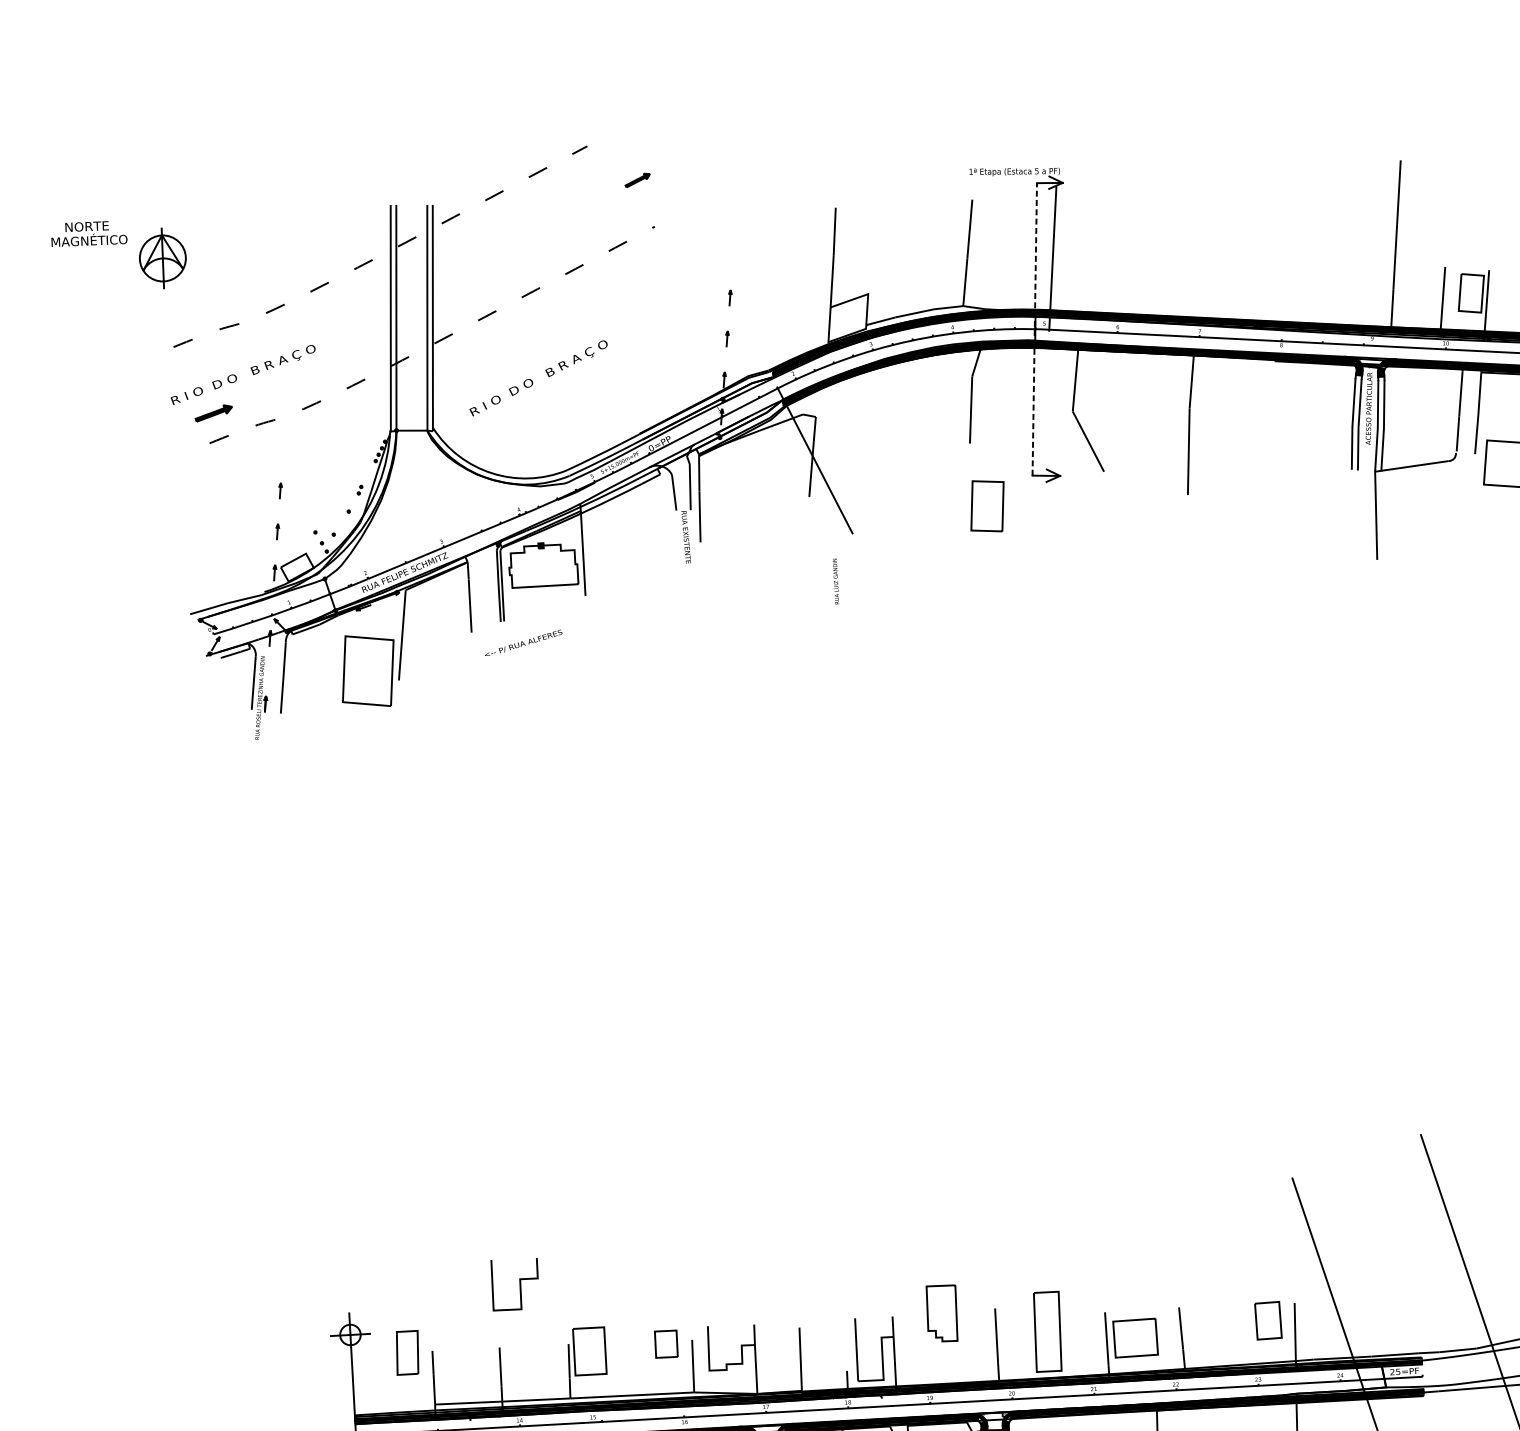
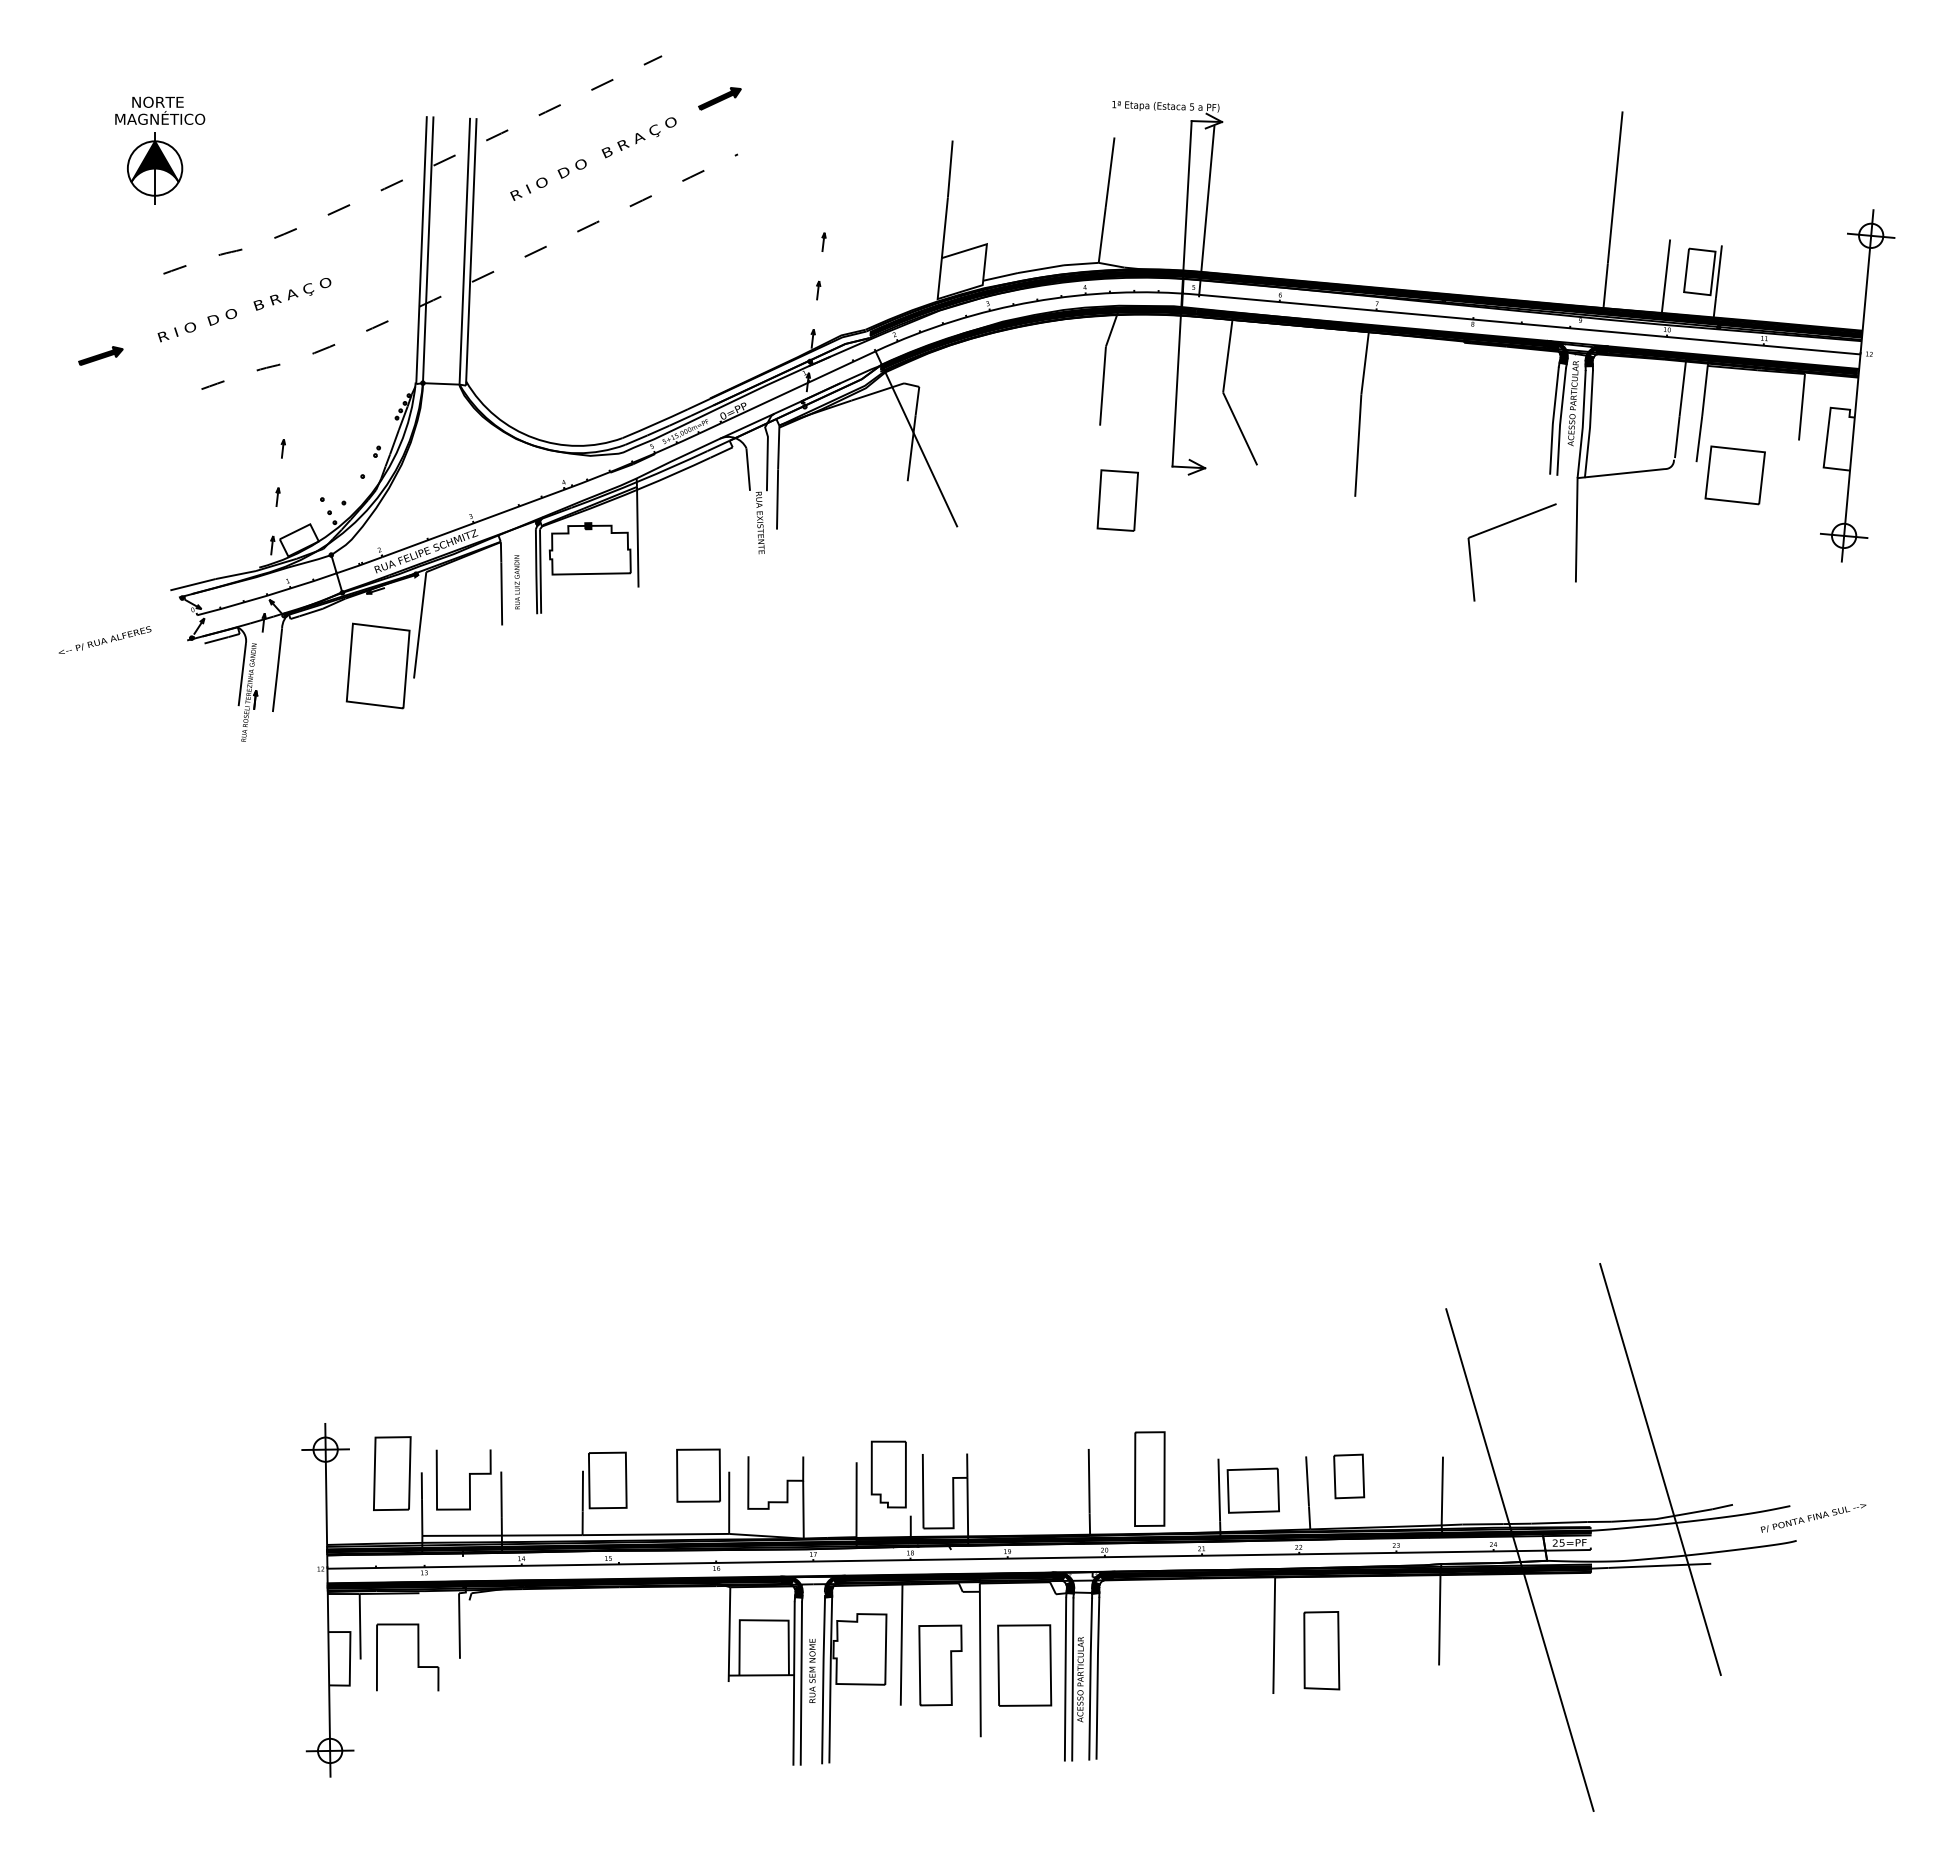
part: (637, 180) -> (719, 98), size x1.43
text: (89, 233) -> (160, 110), moved
fill: (162, 252) -> (154, 161), added
line: (1035, 329) -> (1182, 293), dashed -> solid
text: (538, 377) -> (593, 158), moved
part: (213, 412) -> (100, 355), moved
part: (1312, 515) -> (1501, 526), added
text: (835, 581) -> (516, 582), moved
text: (523, 642) -> (104, 639), moved
curve: (520, 1284) -> (469, 1479), moved
part: (941, 1313) -> (888, 1474), moved
part: (1268, 1320) -> (1349, 1476), moved
part: (666, 1344) -> (698, 1475), size x1.67
part: (407, 1352) -> (392, 1473), size x1.43

